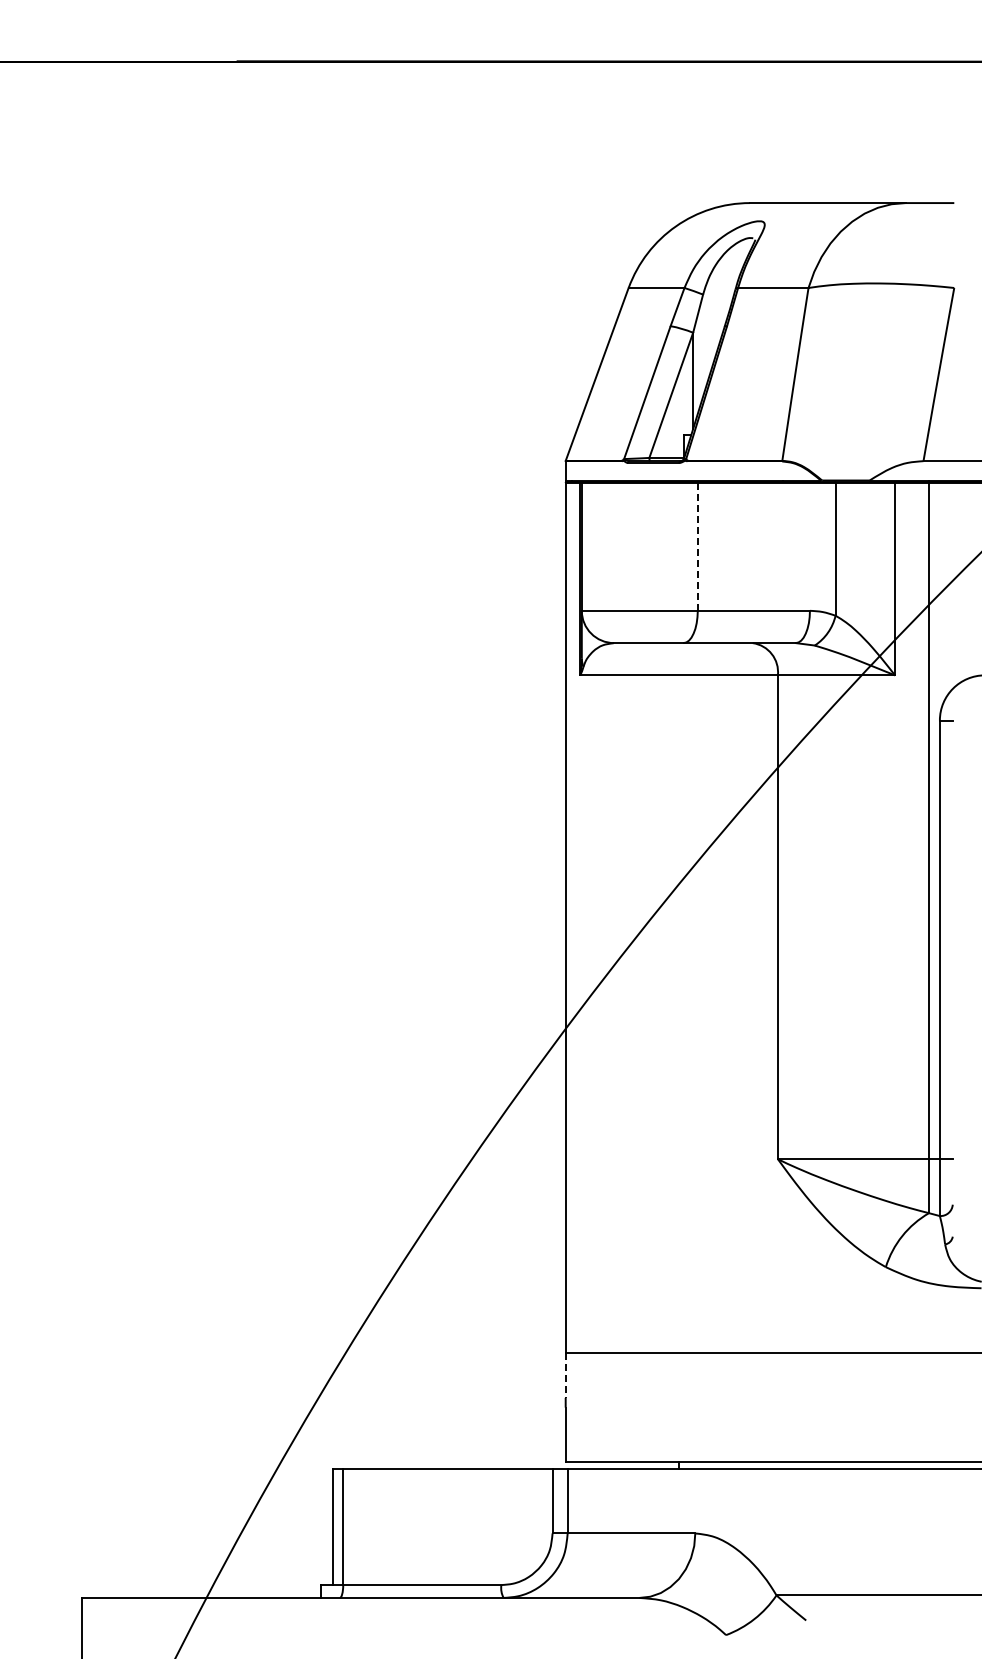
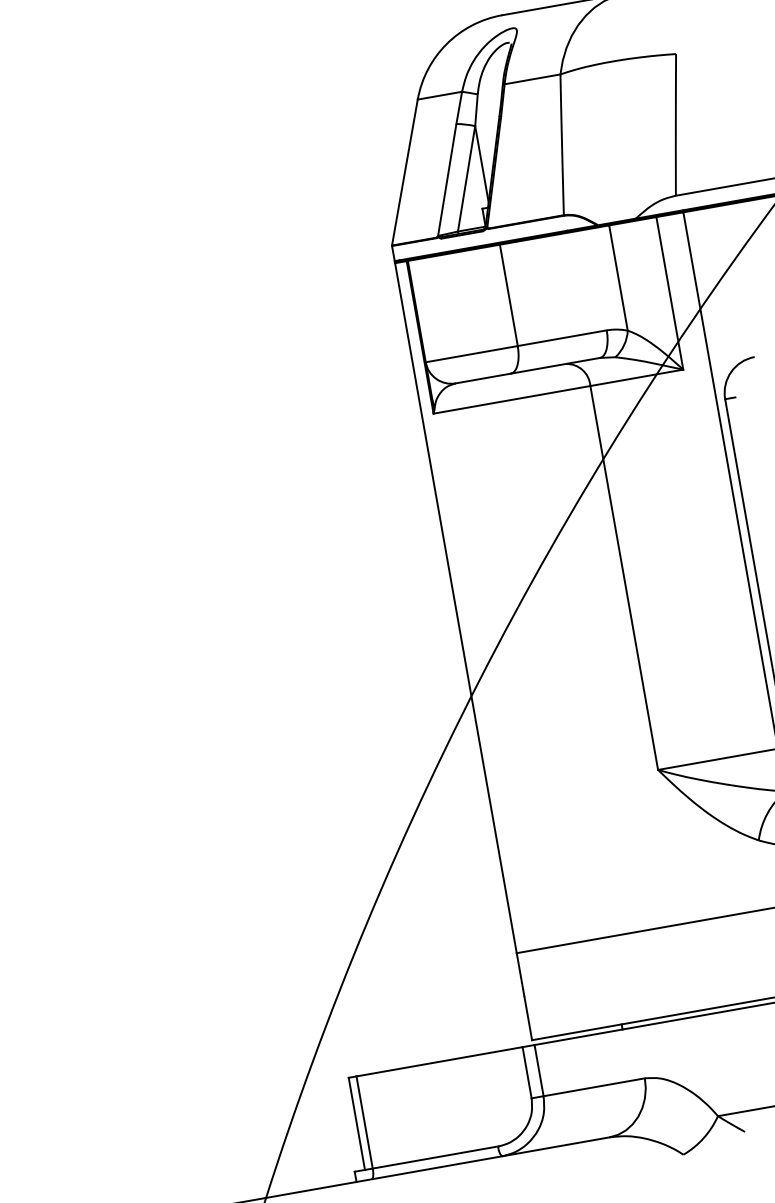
line: (697, 546) -> (508, 295), dashed -> solid
line: (565, 1375) -> (519, 971), dashed -> solid

